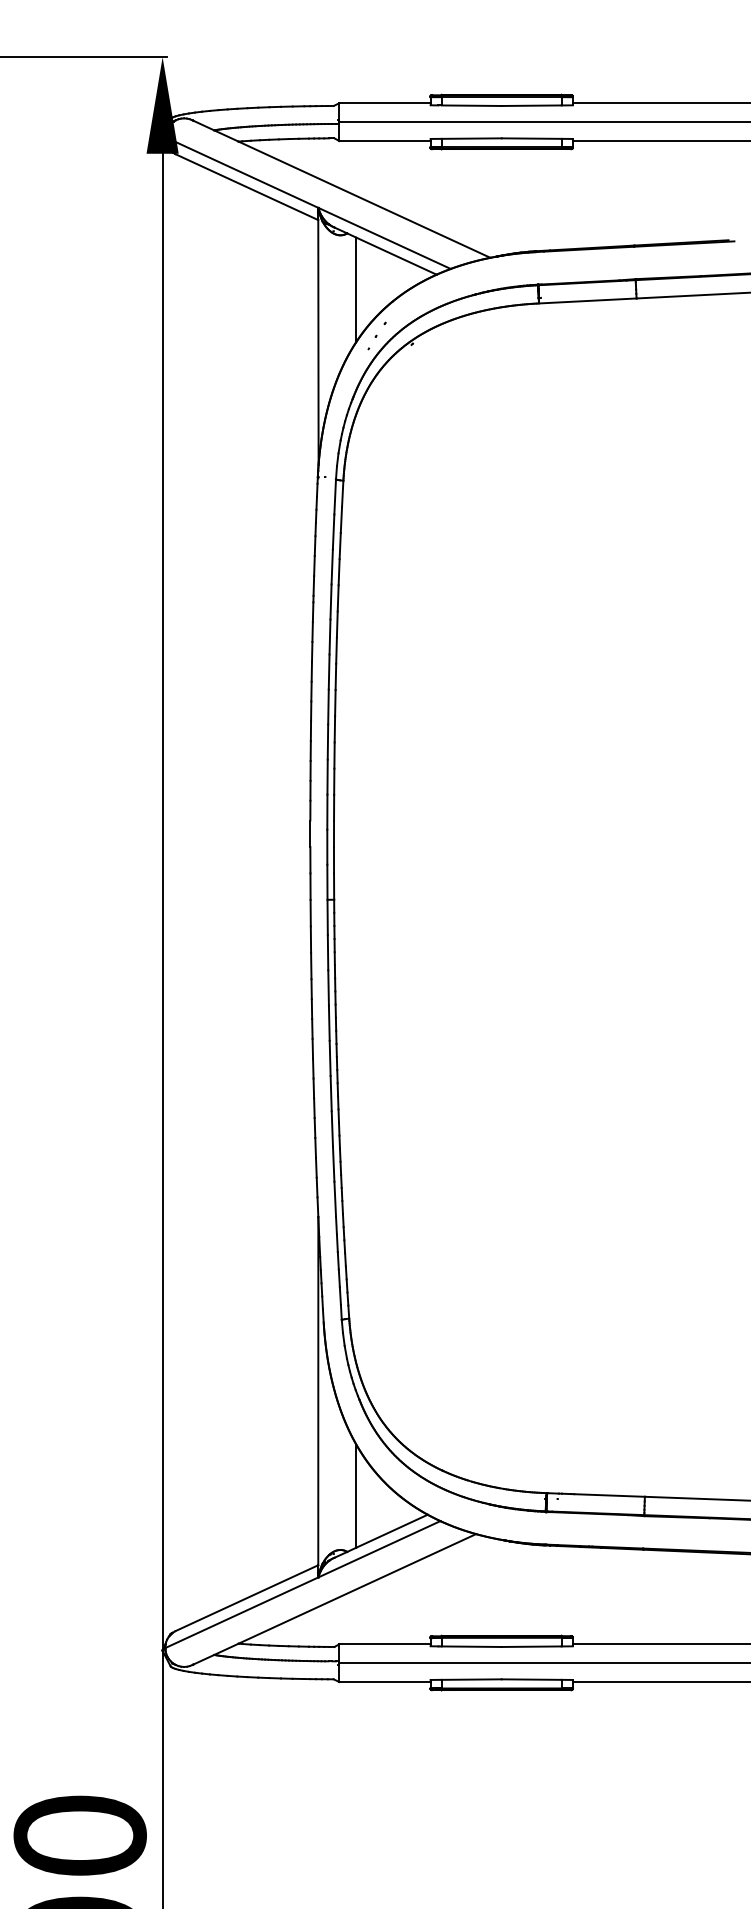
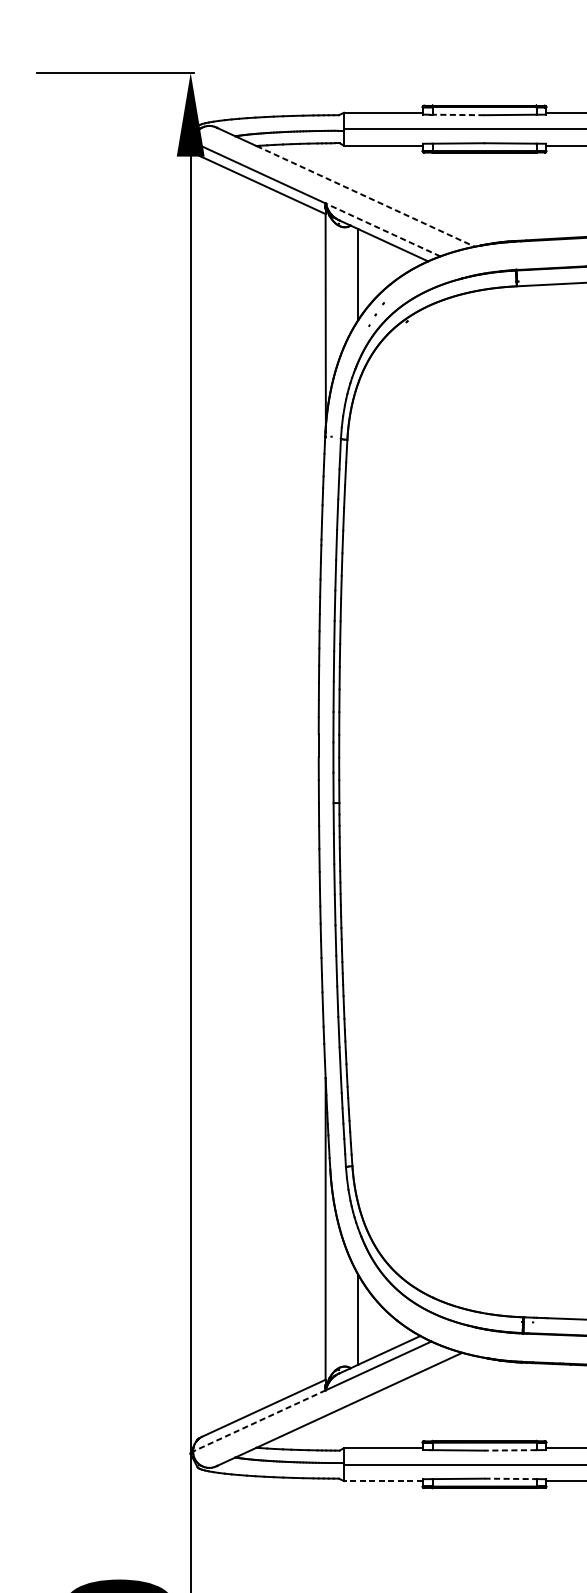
line: (471, 105) -> (458, 114), solid -> dashed
line: (364, 199) -> (365, 196), solid -> dashed
line: (384, 238) -> (382, 230), solid -> dashed
line: (241, 1612) -> (259, 1420), solid -> dashed
line: (531, 1646) -> (510, 1450), solid -> dashed
line: (532, 1679) -> (511, 1478), solid -> dashed
line: (385, 1682) -> (383, 1481), solid -> dashed

